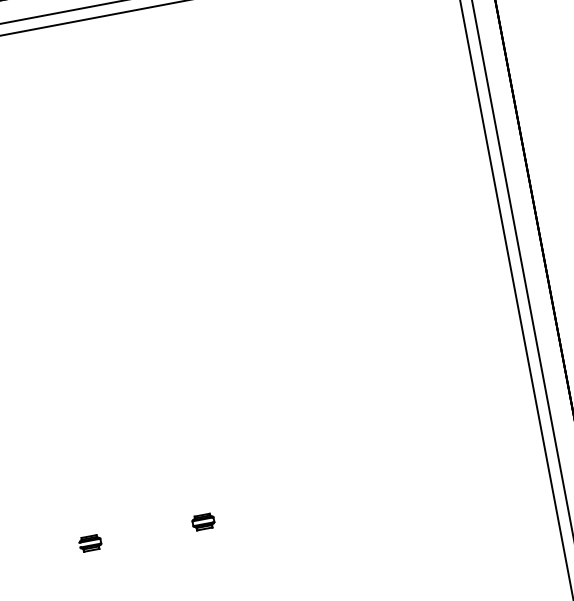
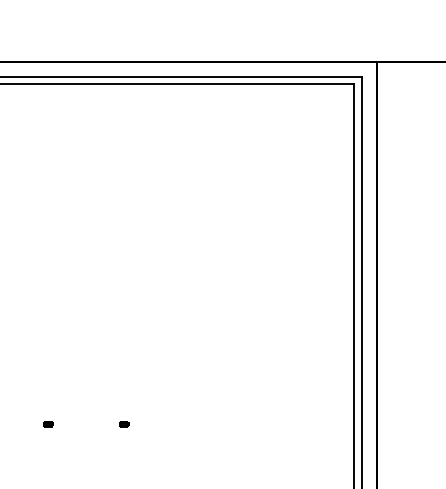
part: (204, 522) -> (124, 424), size x0.62
part: (91, 543) -> (48, 424), size x0.62

